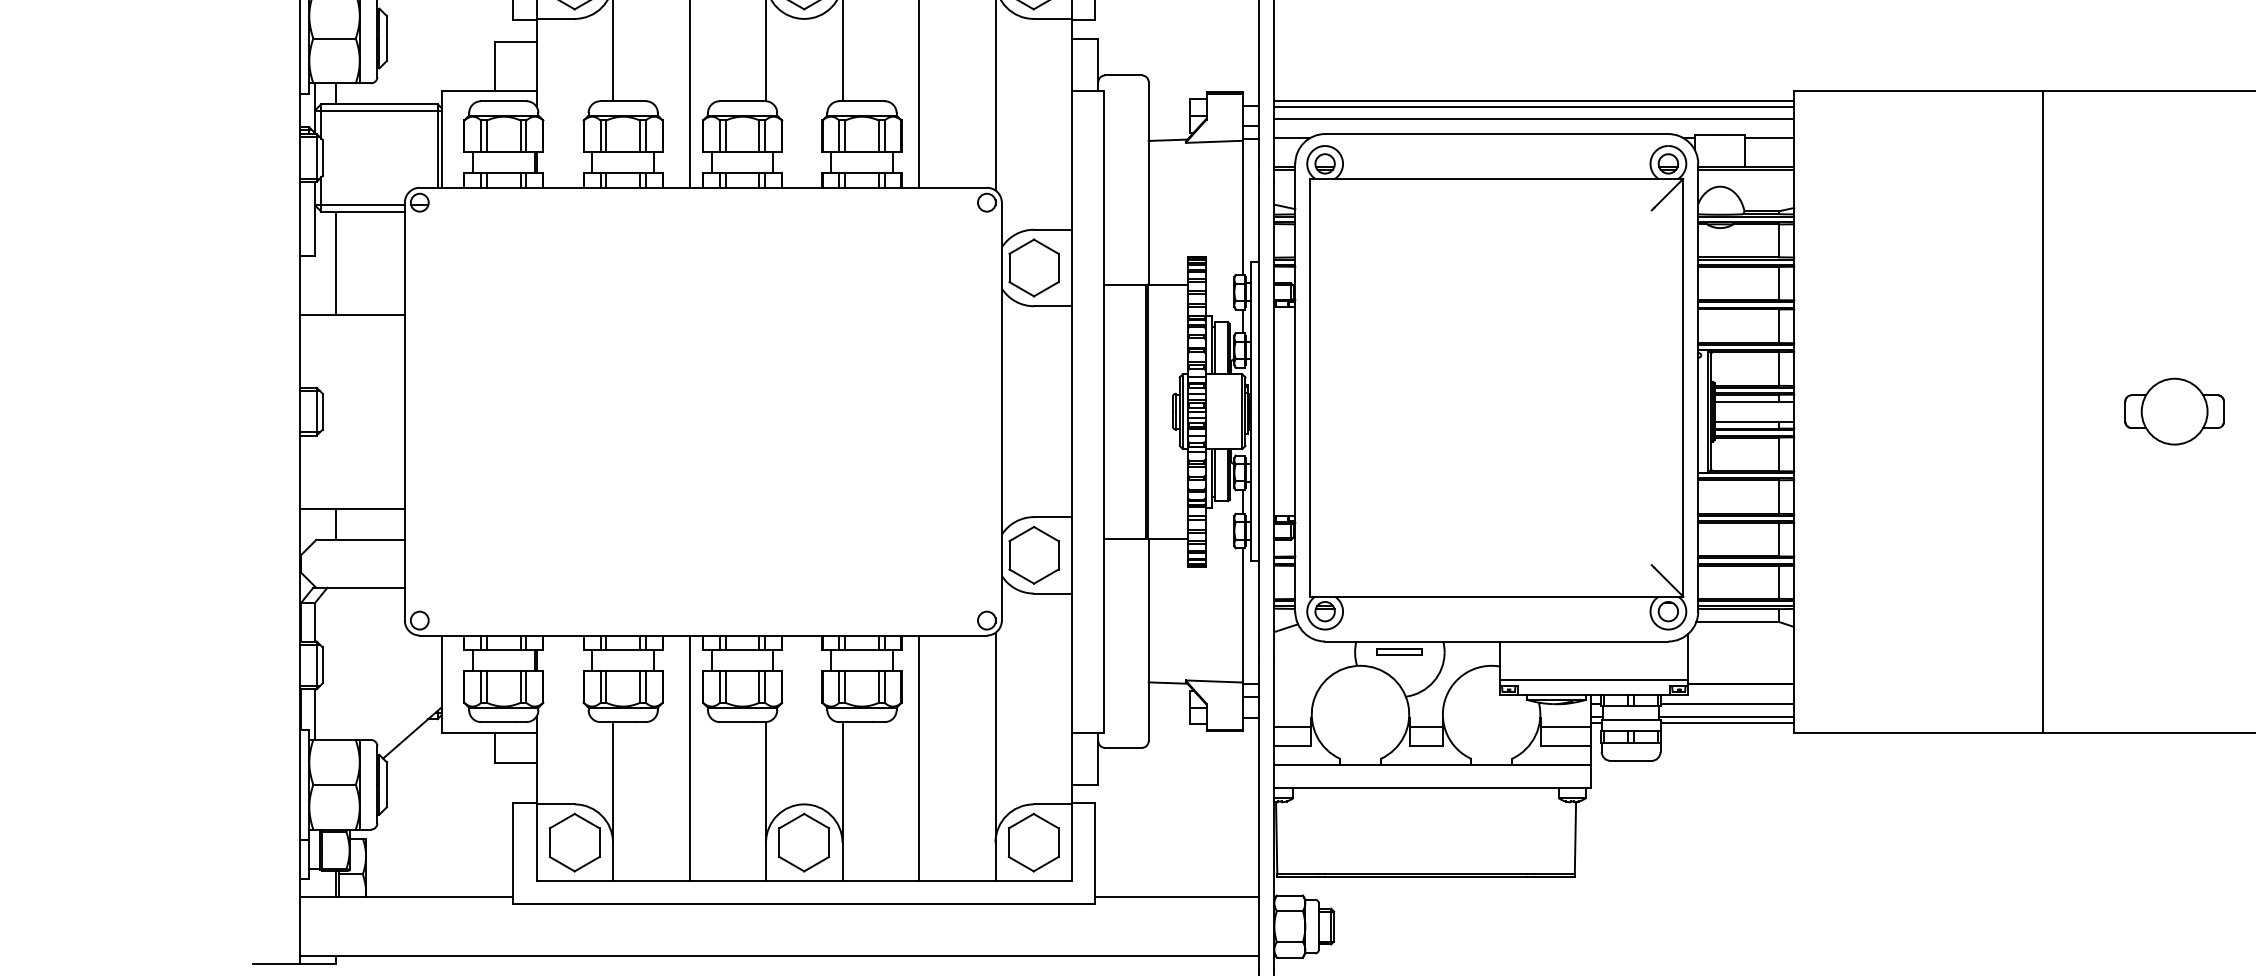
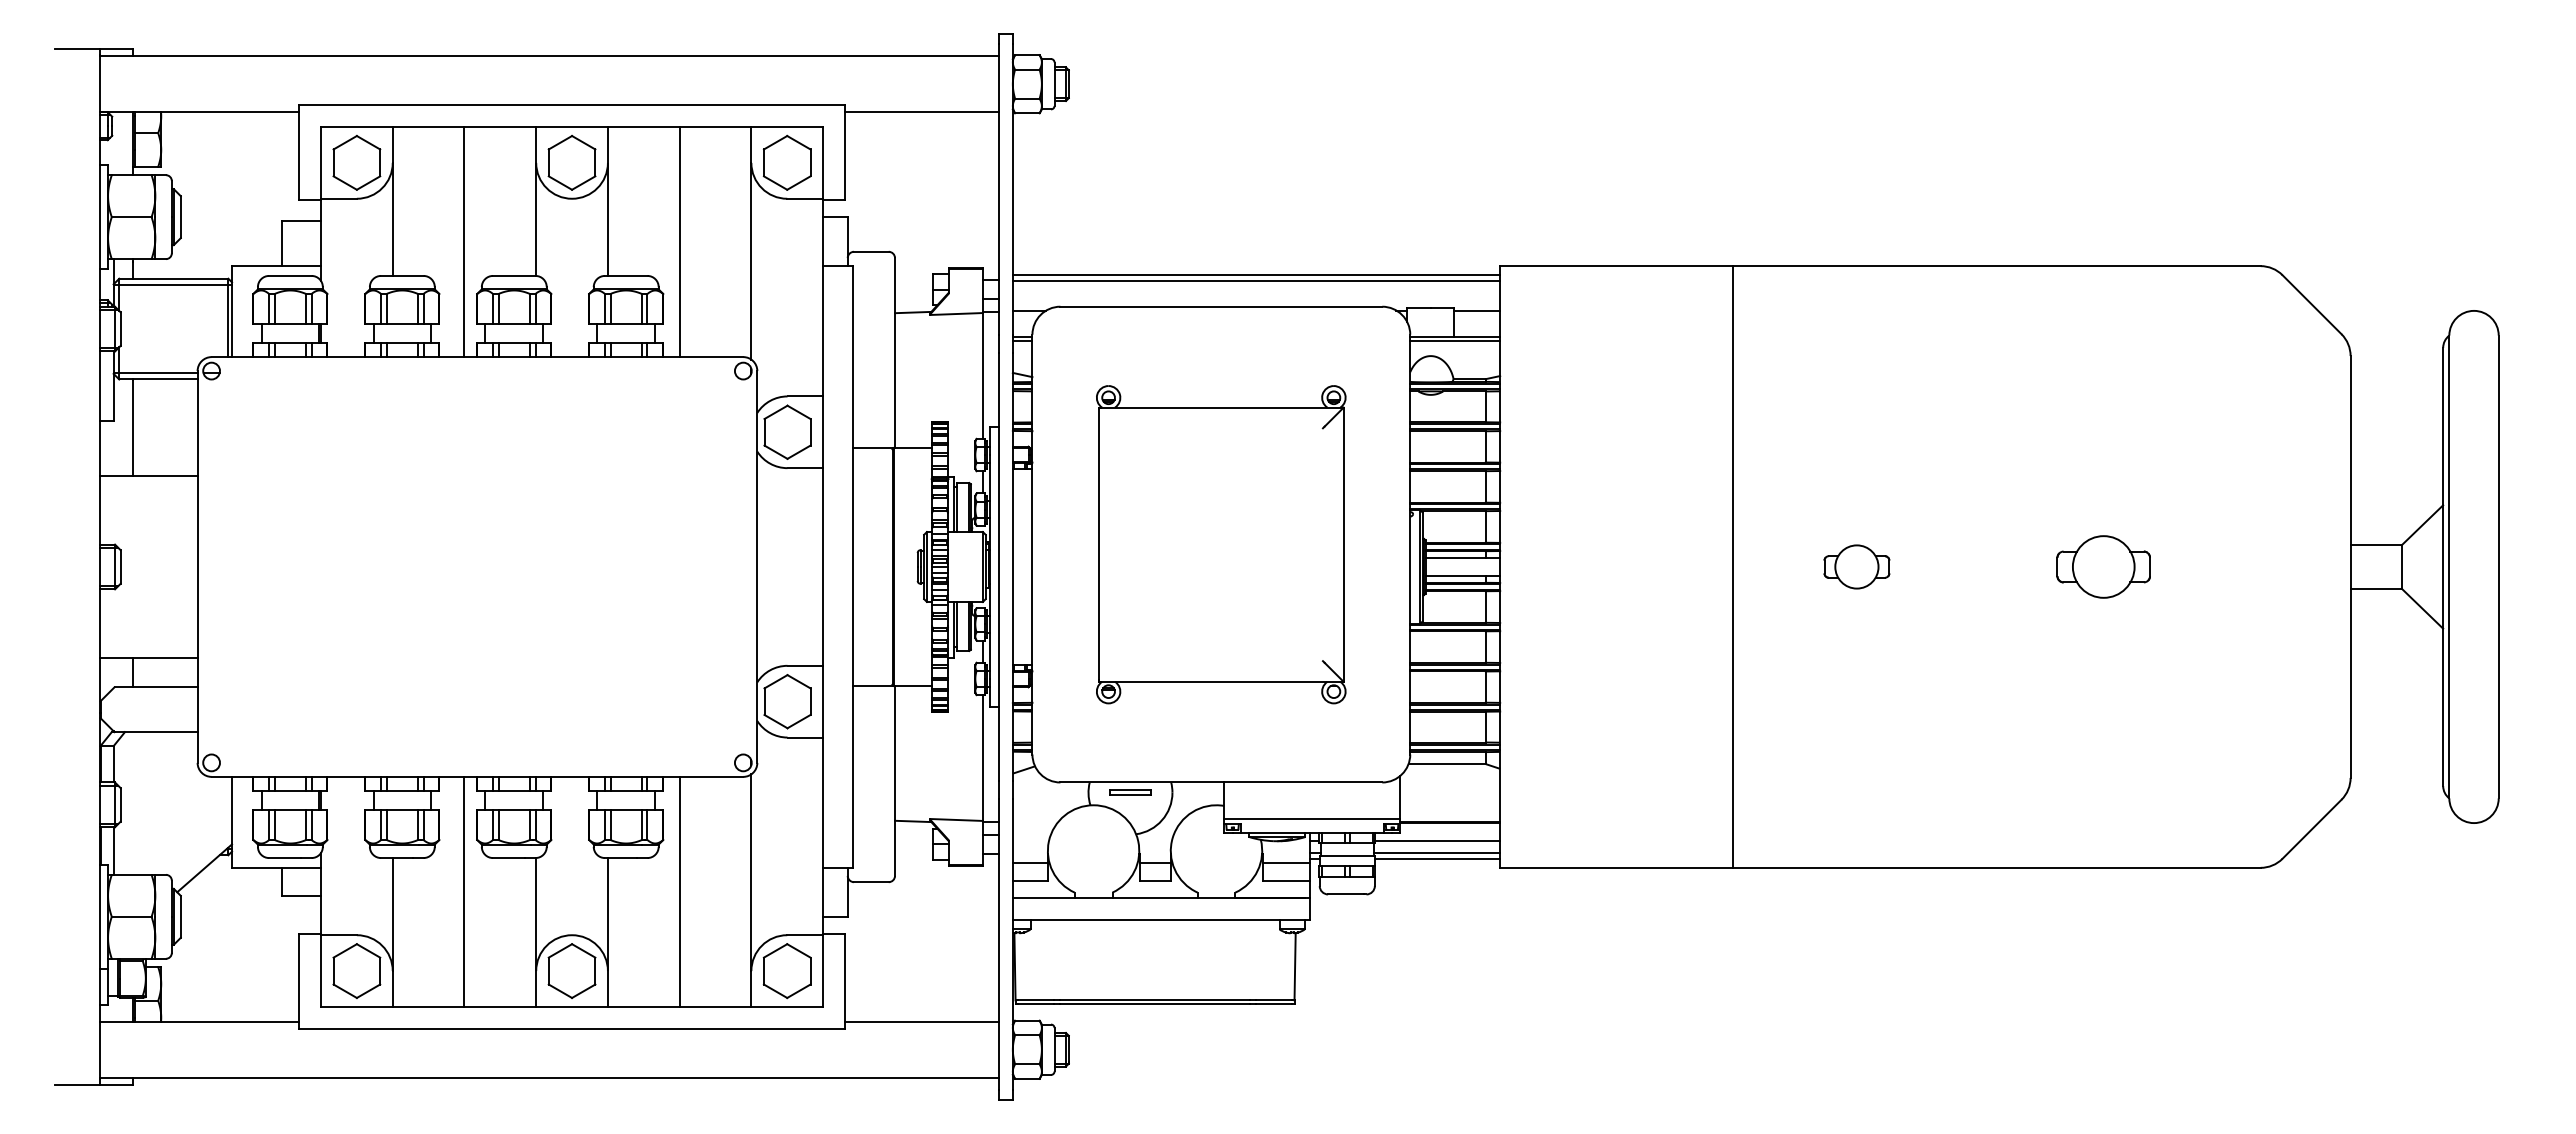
line: (1534, 118) -> (1256, 292), removed
part: (1495, 387) -> (1220, 544), size x0.7
part: (2174, 411) -> (1856, 566), size x0.7

